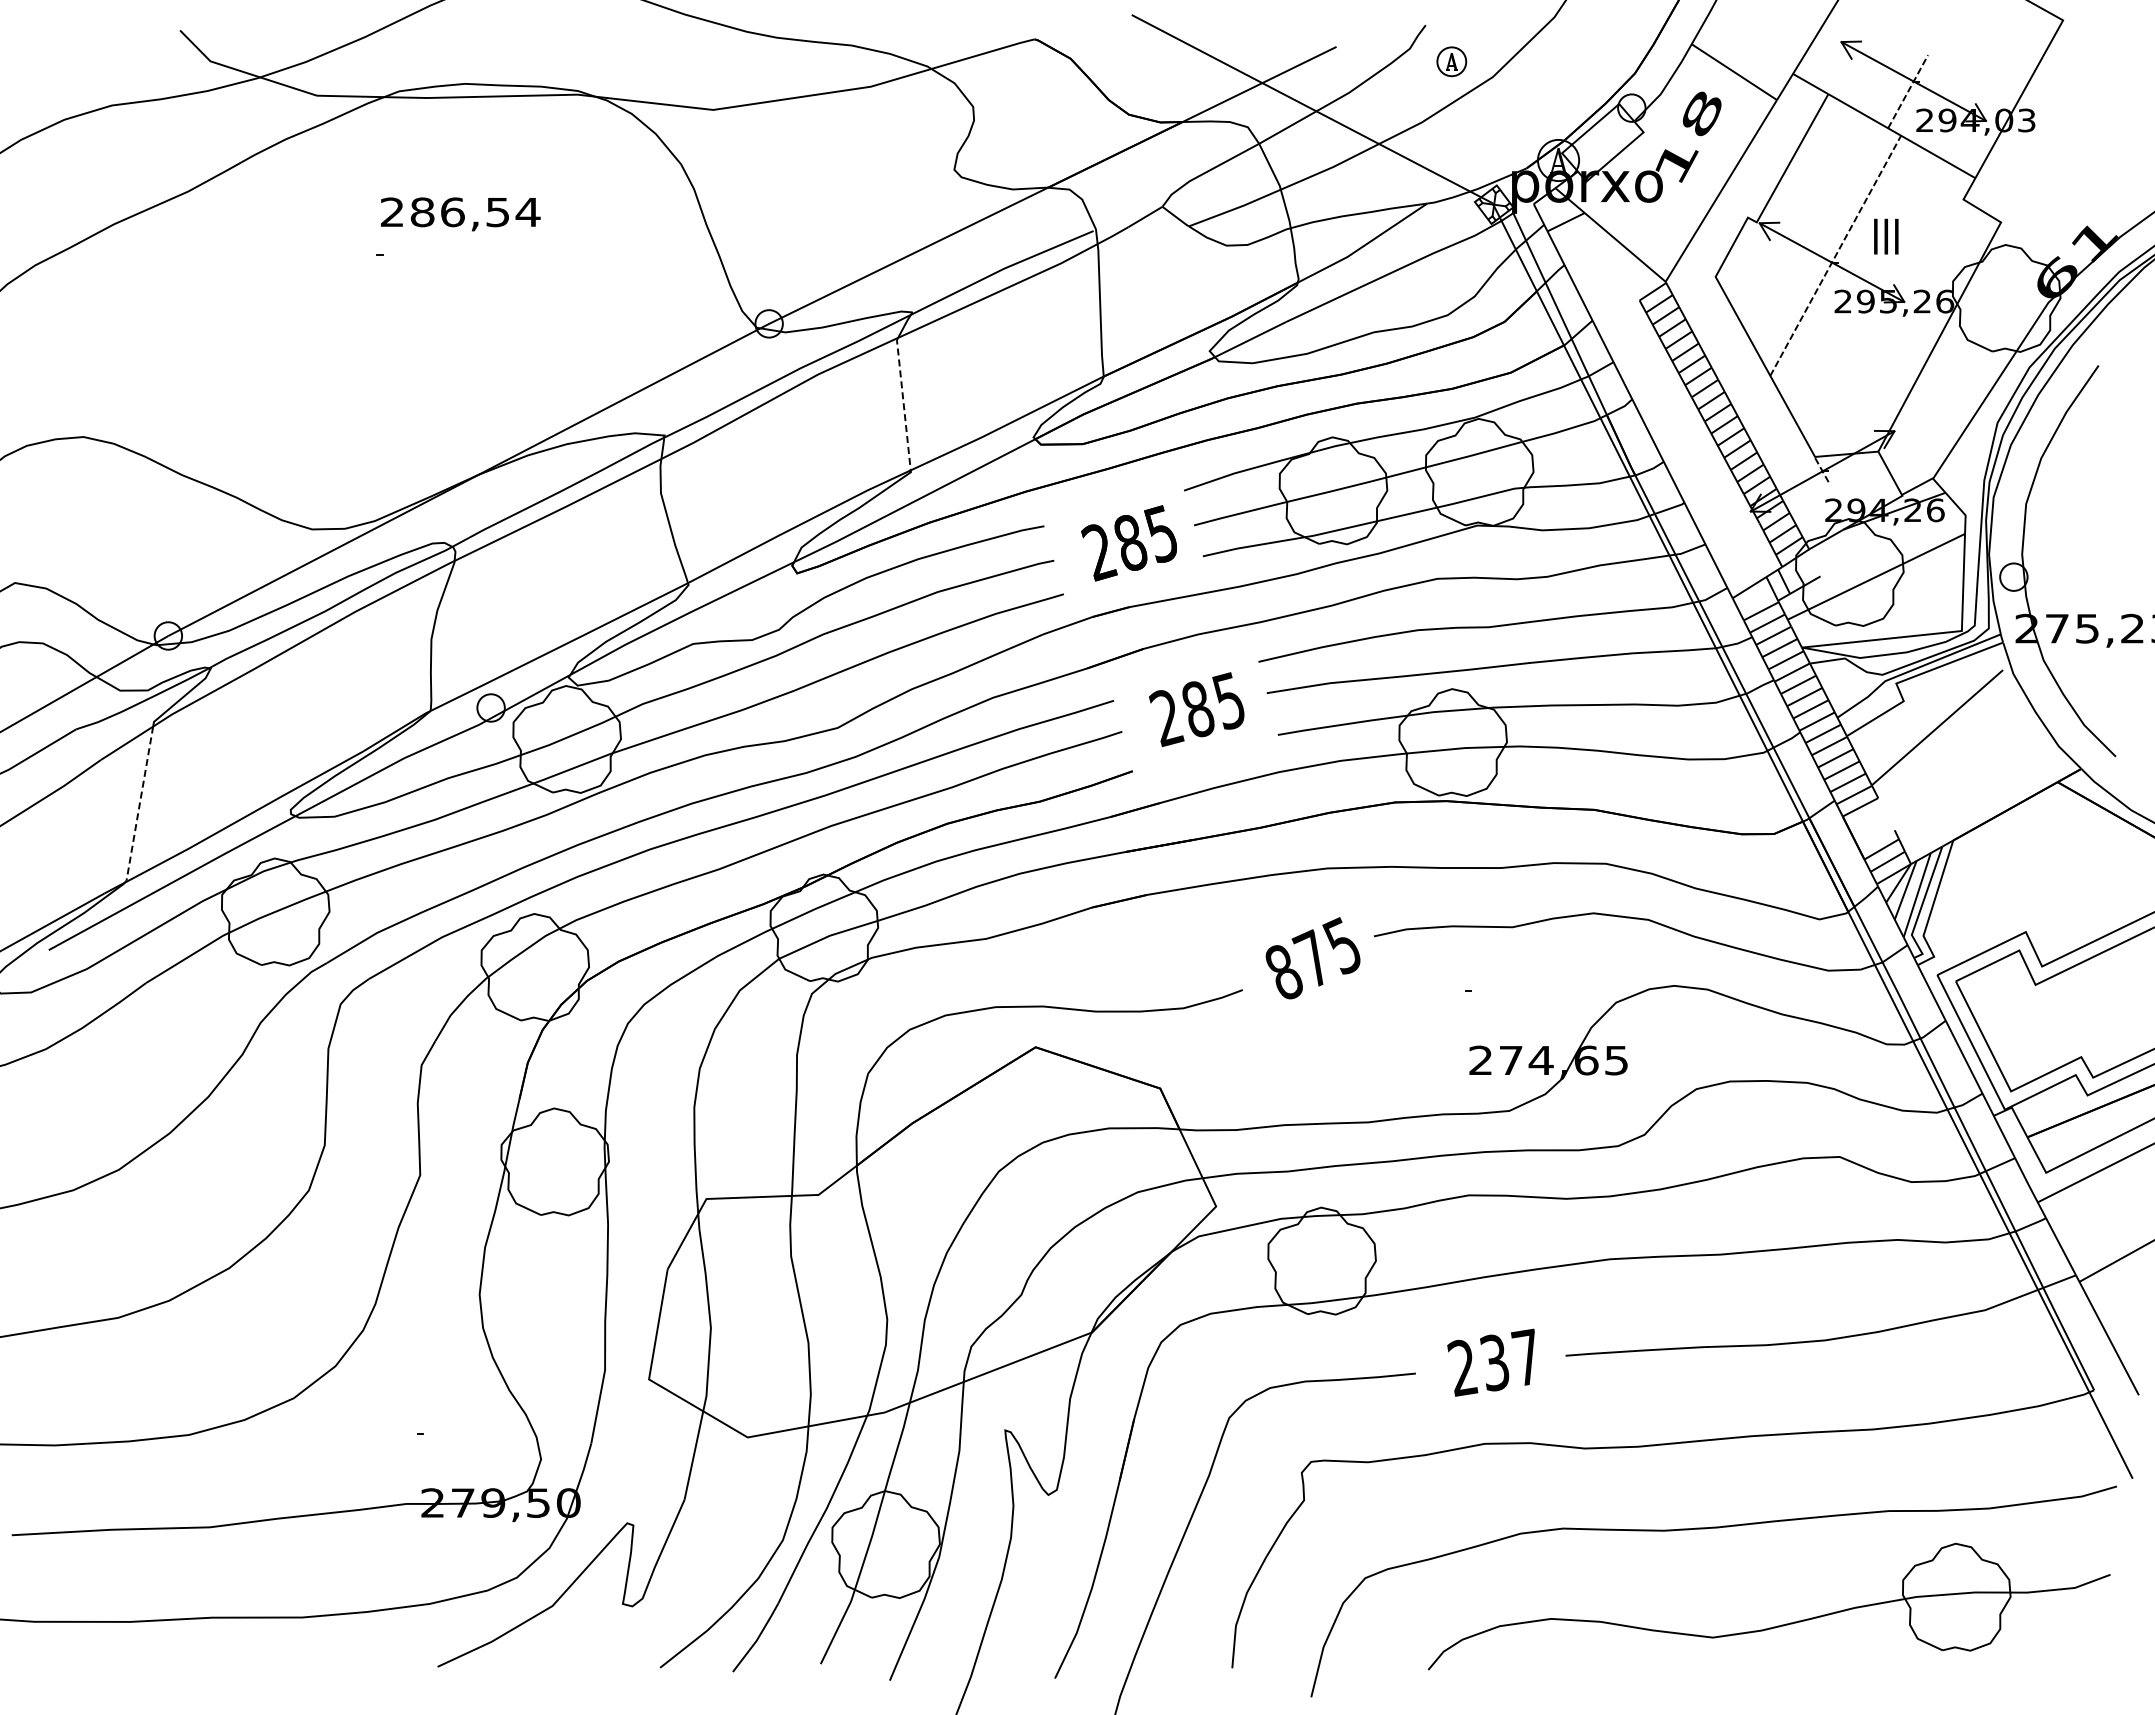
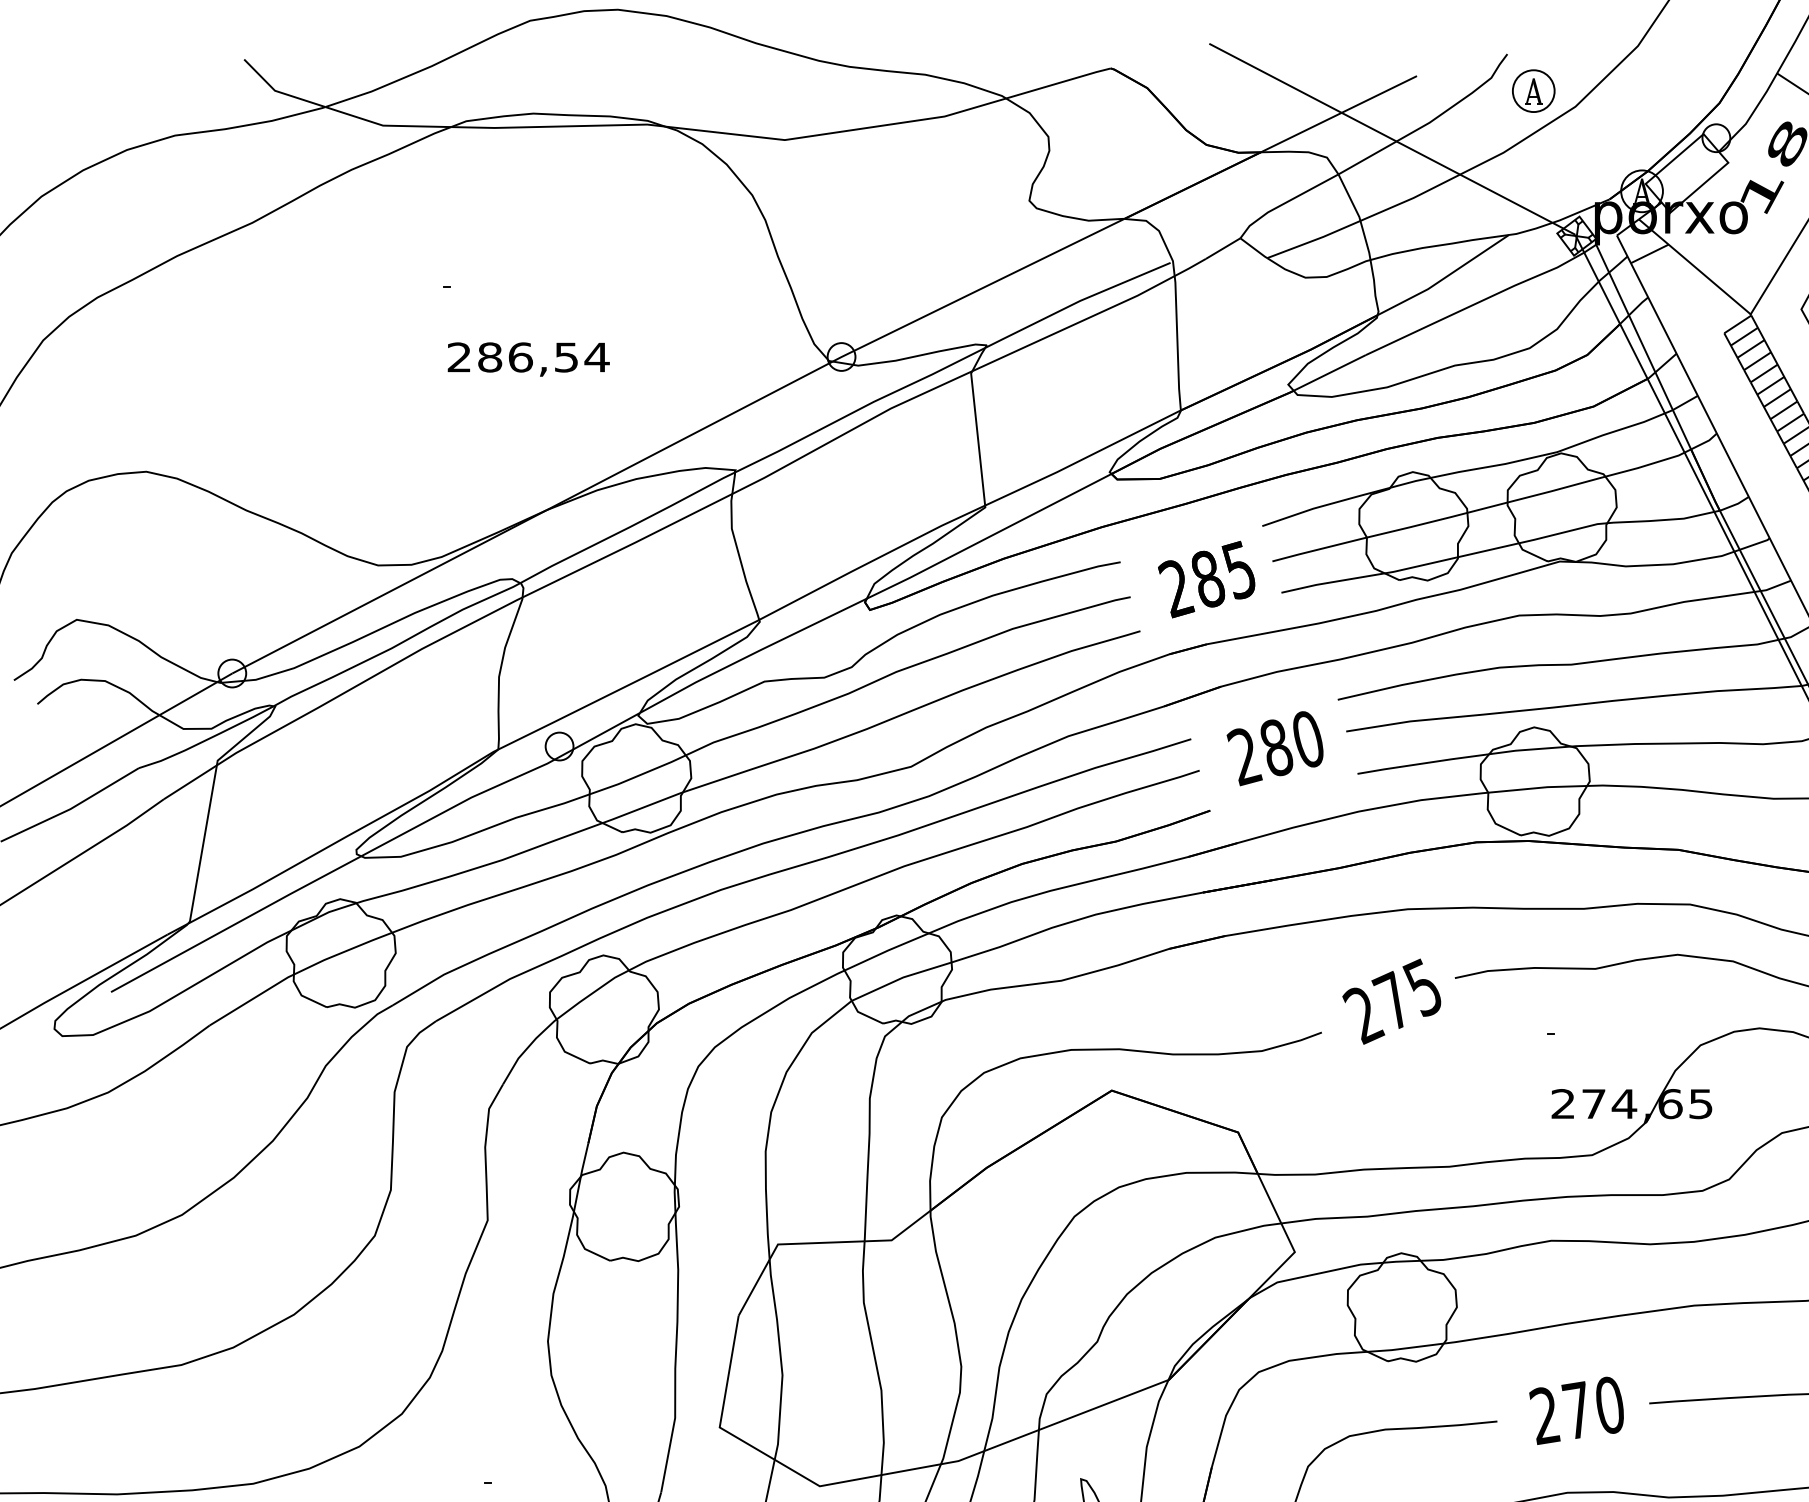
part: (1451, 61) -> (1533, 90), size x1.43
text: (460, 214) -> (528, 359), moved
line: (903, 403) -> (977, 437), dashed -> solid
text: (1228, 700) -> (1307, 738), 285 -> 280
line: (139, 806) -> (203, 846), dashed -> solid
text: (1284, 973) -> (1364, 1015), 875 -> 275
text: (1509, 1359) -> (1592, 1407), 237 -> 270

